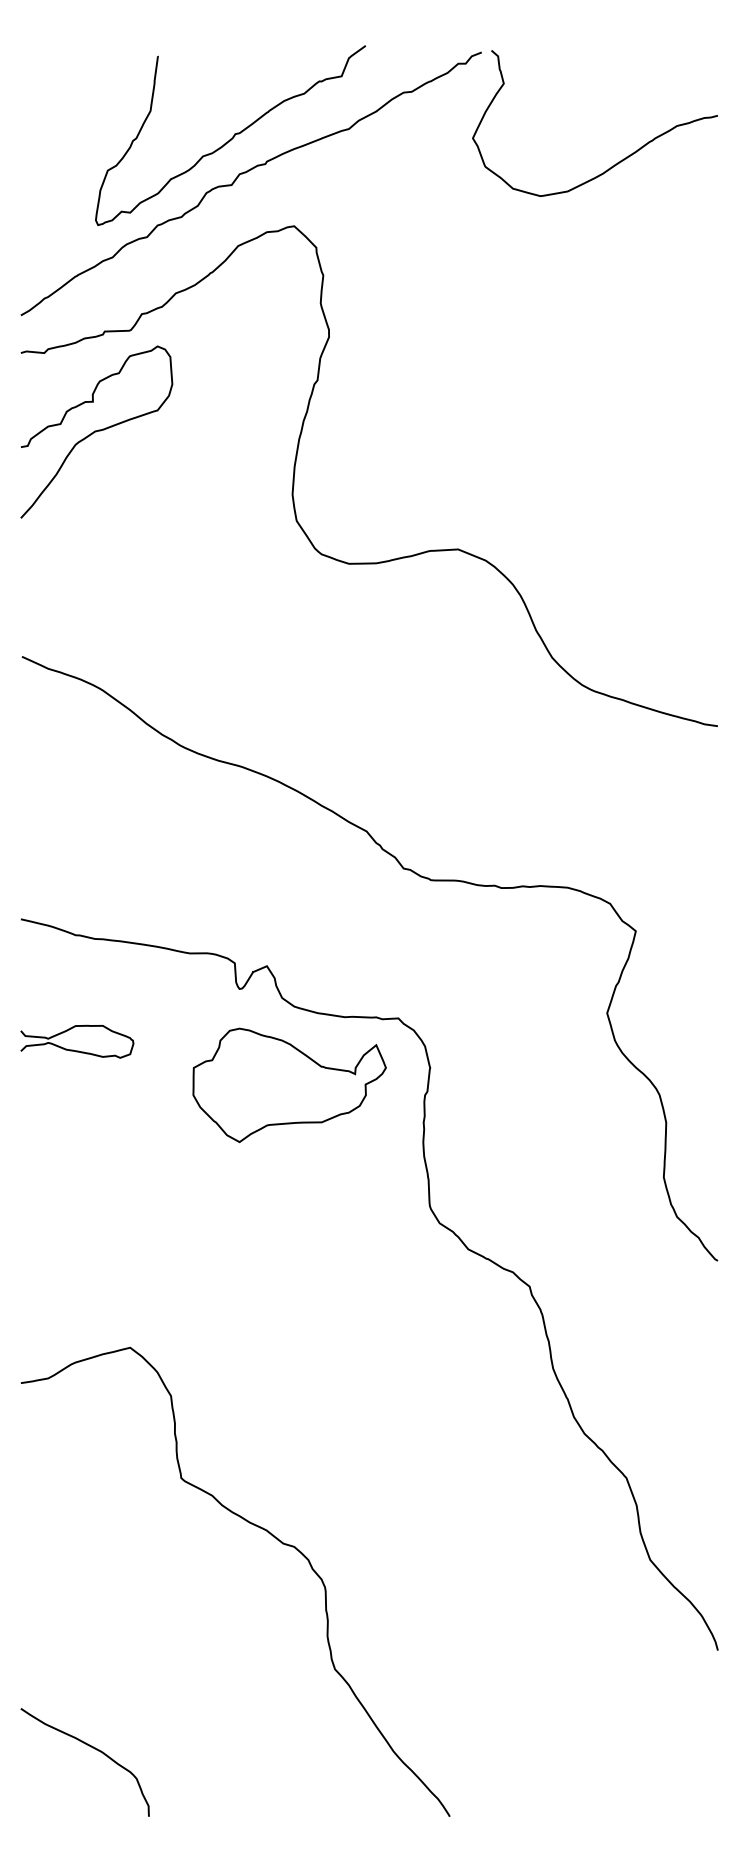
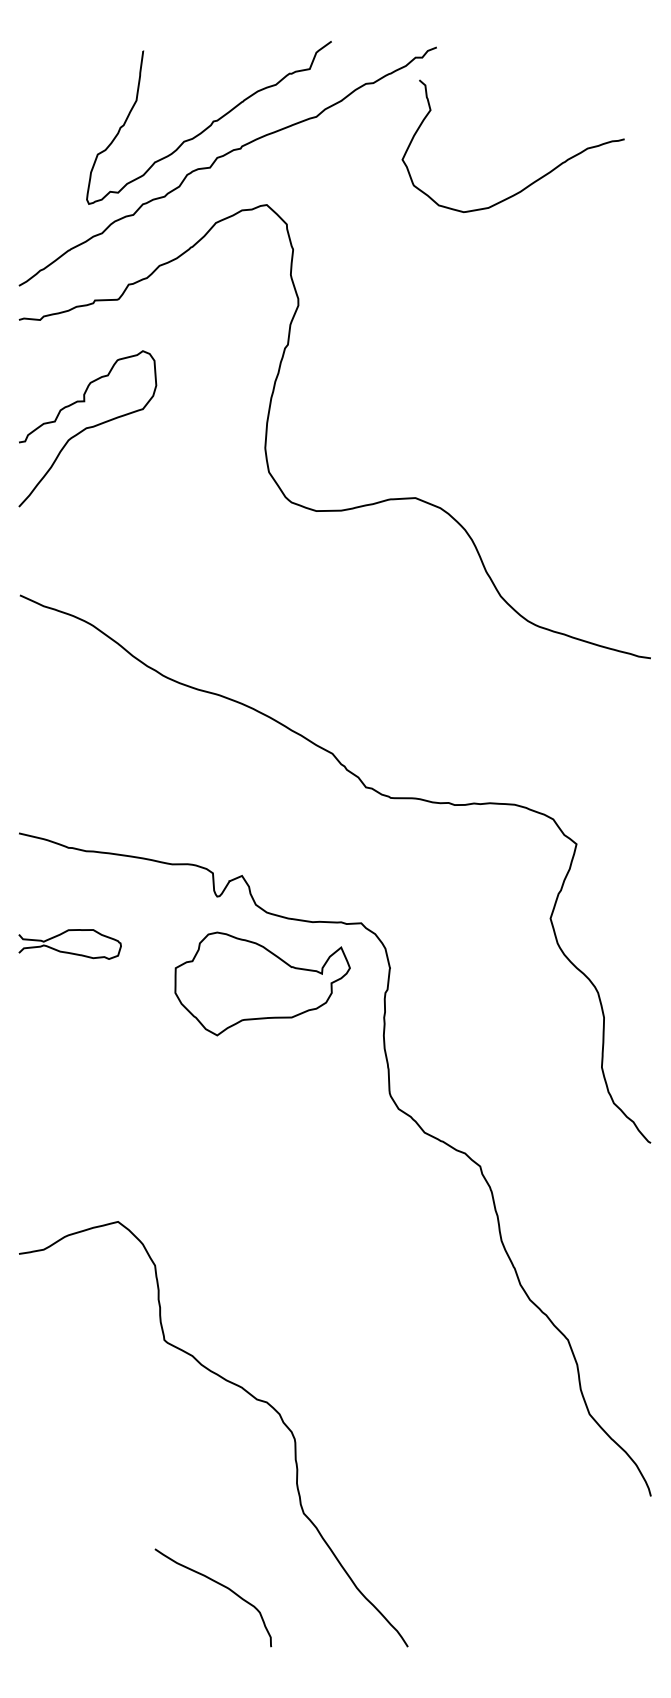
curve: (615, 163) -> (531, 182), moved
curve: (96, 431) -> (87, 428), moved
curve: (92, 1748) -> (219, 1585), moved

